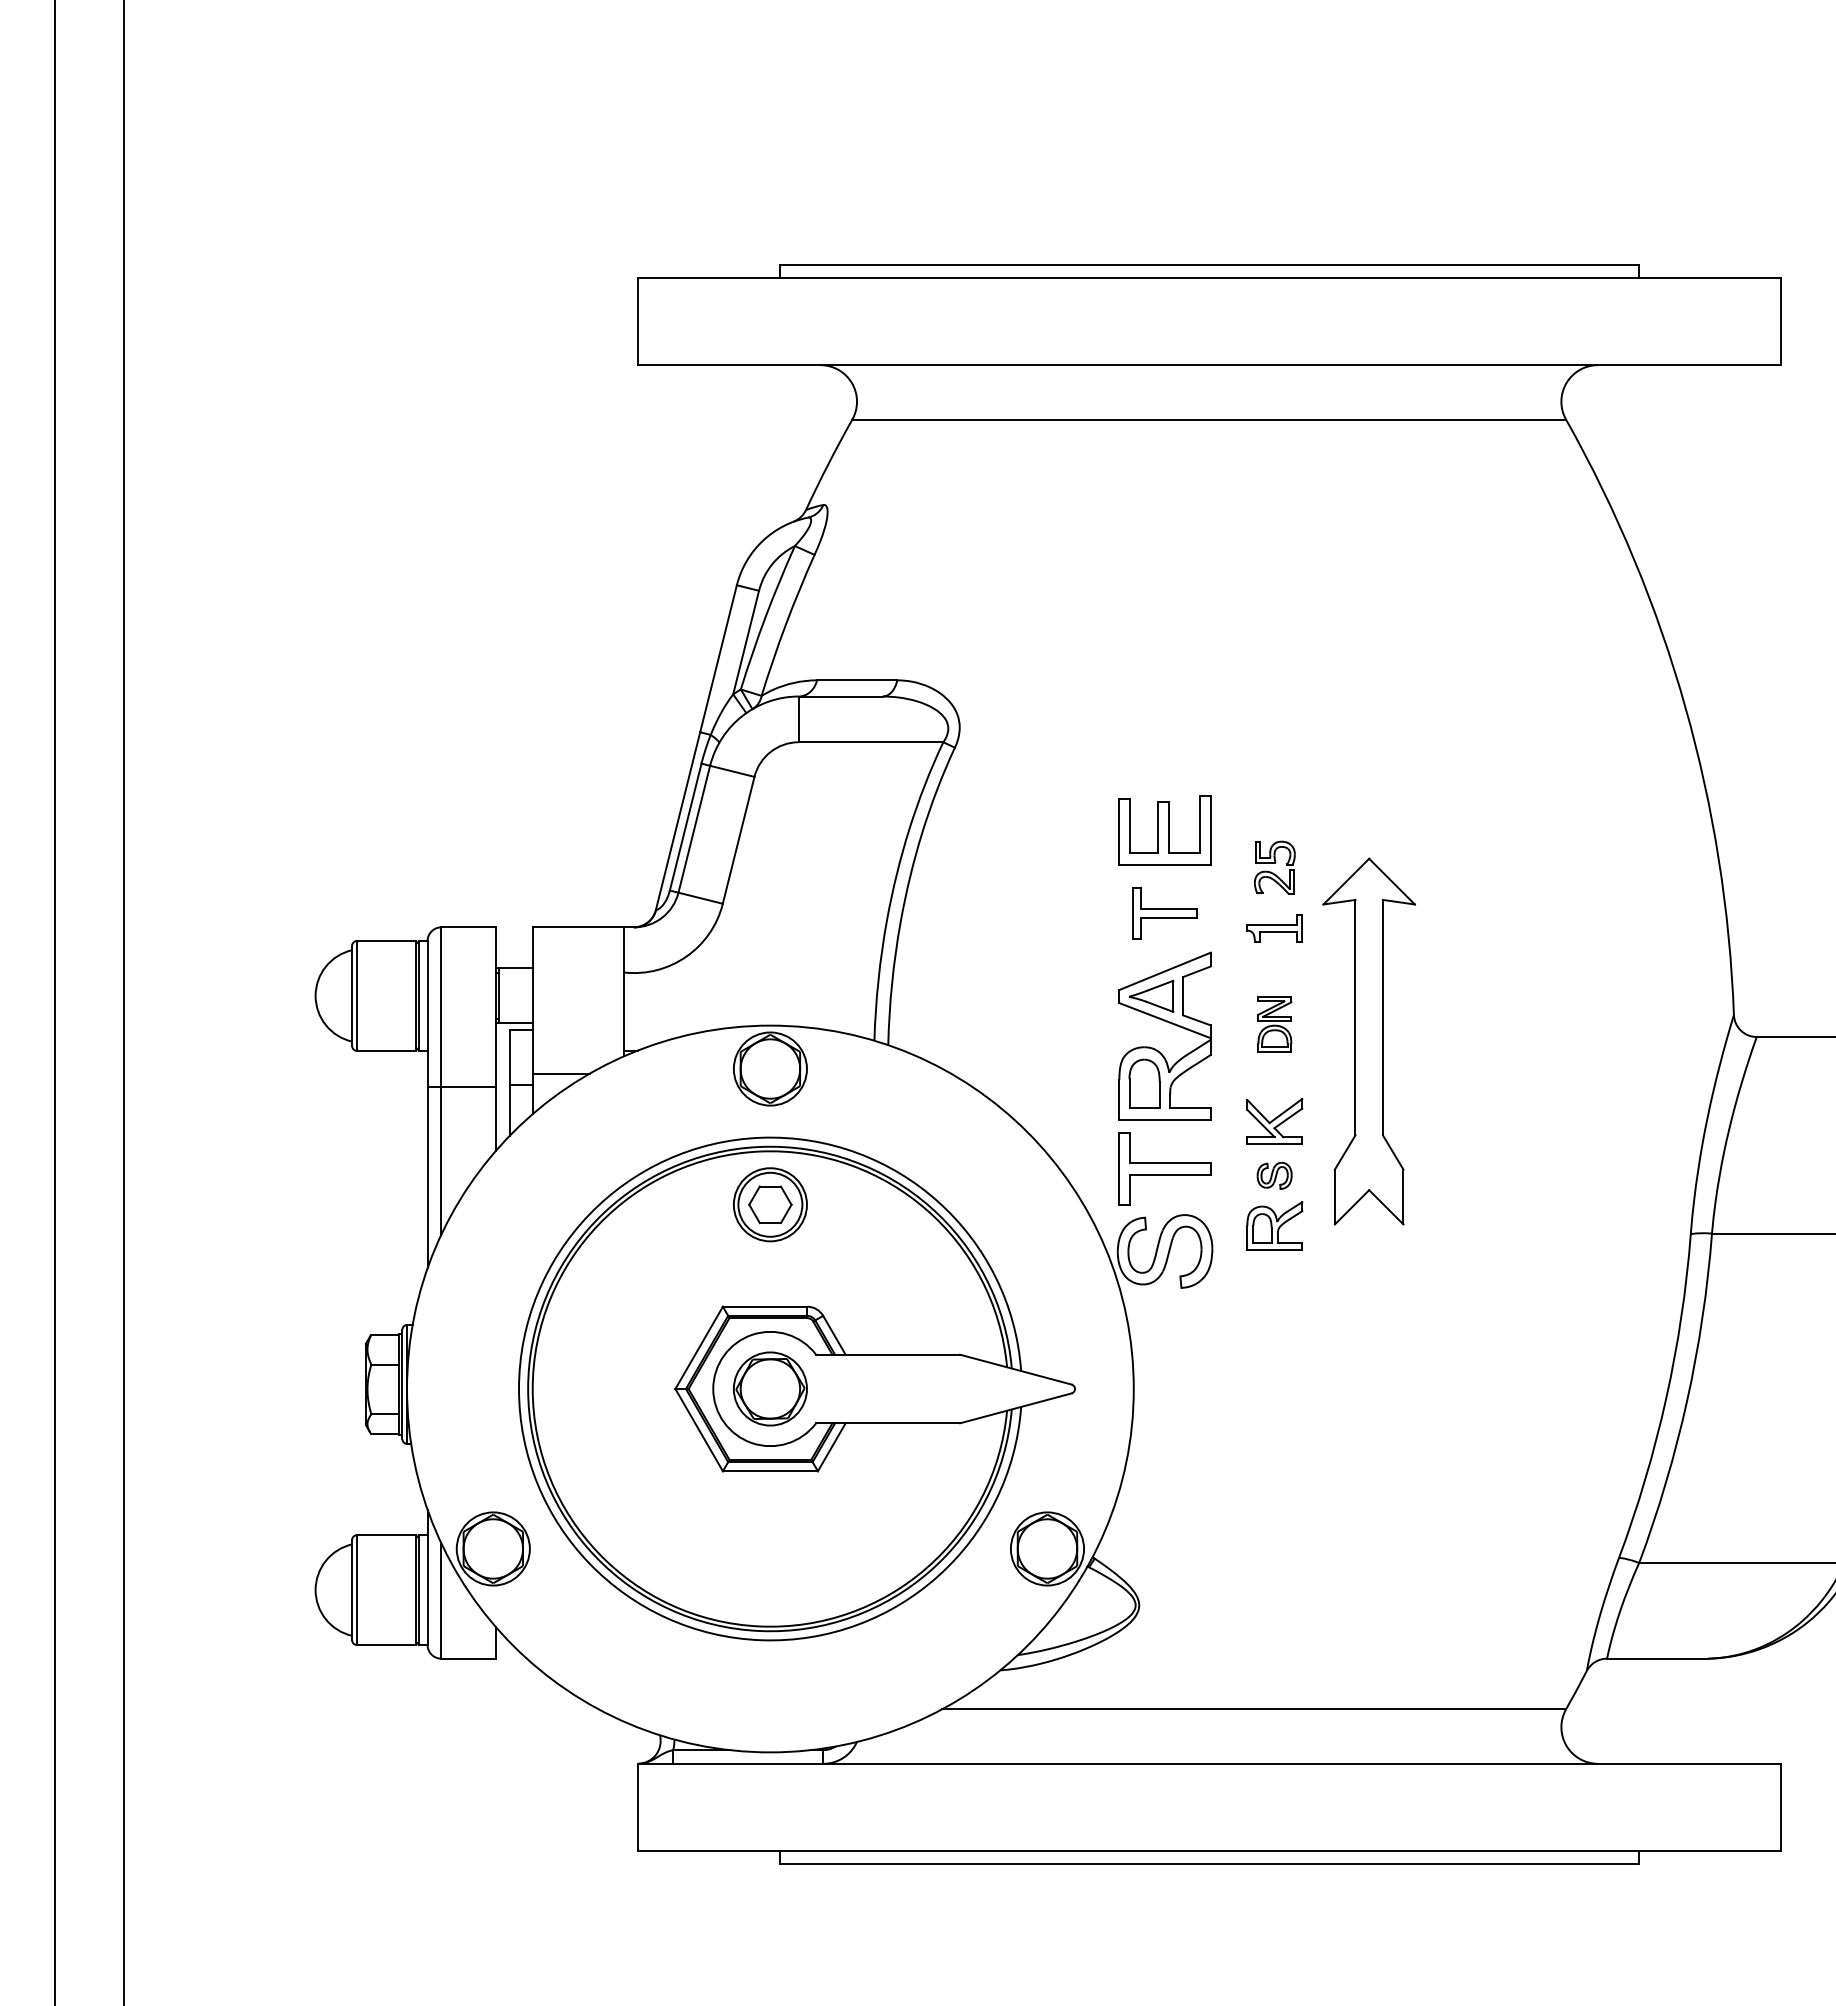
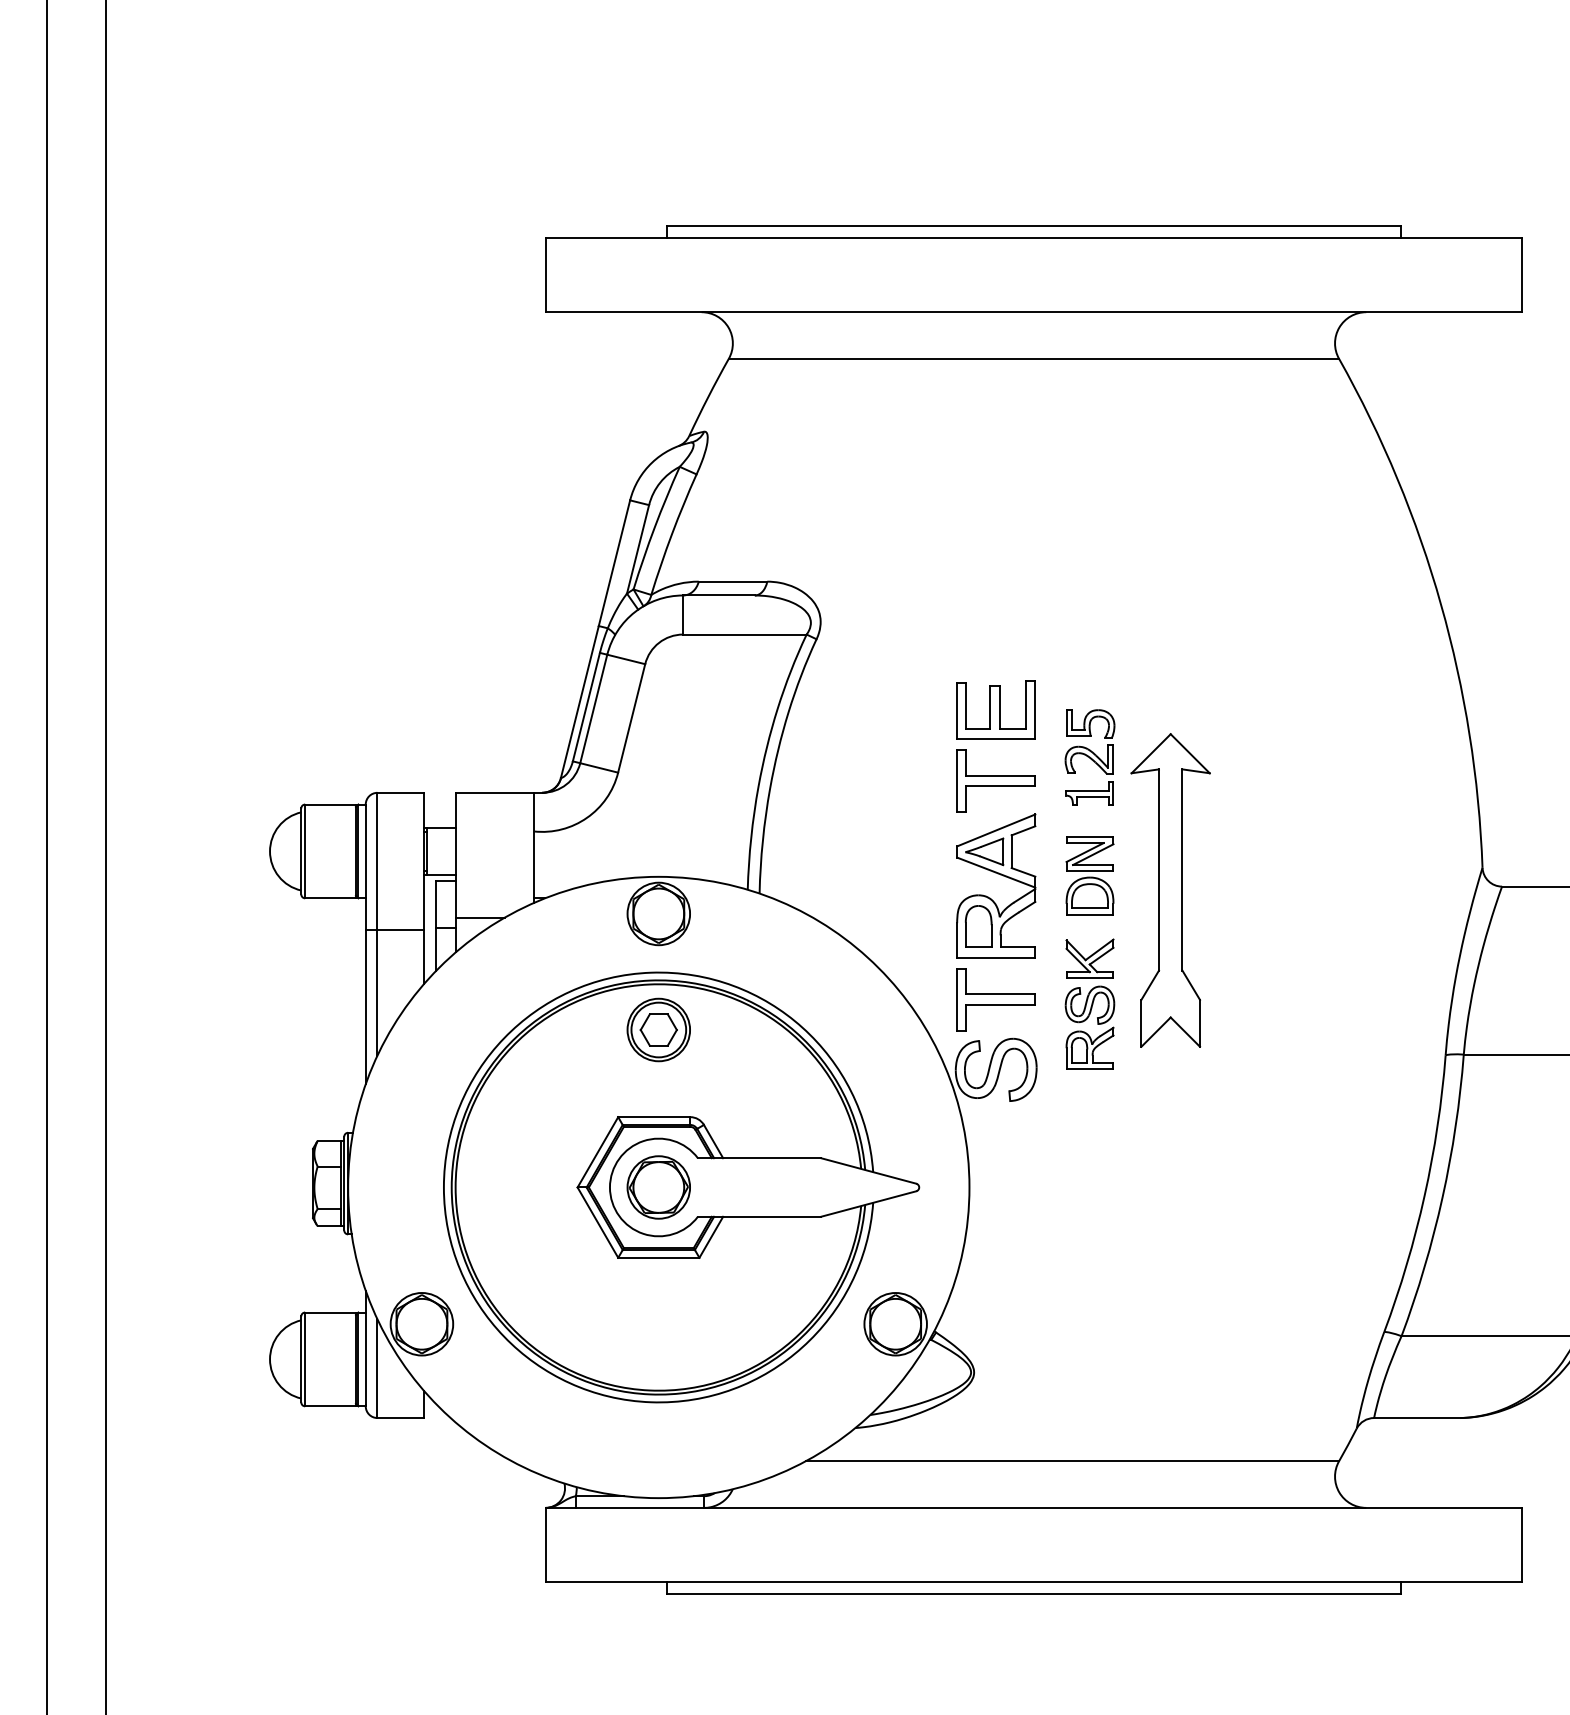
part: (1274, 867) -> (1089, 741), size x1.43
part: (1164, 913) -> (995, 780), size x1.43
part: (1274, 1024) -> (1089, 875), size x1.67
part: (1274, 1175) -> (1089, 1004), size x1.67

